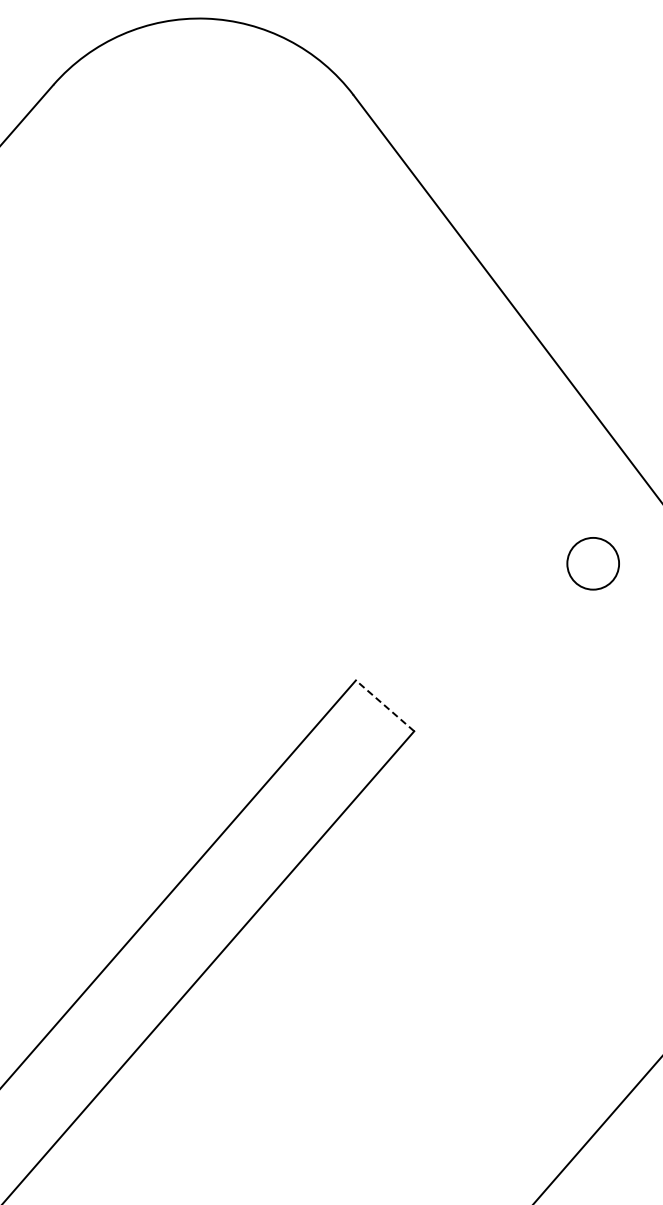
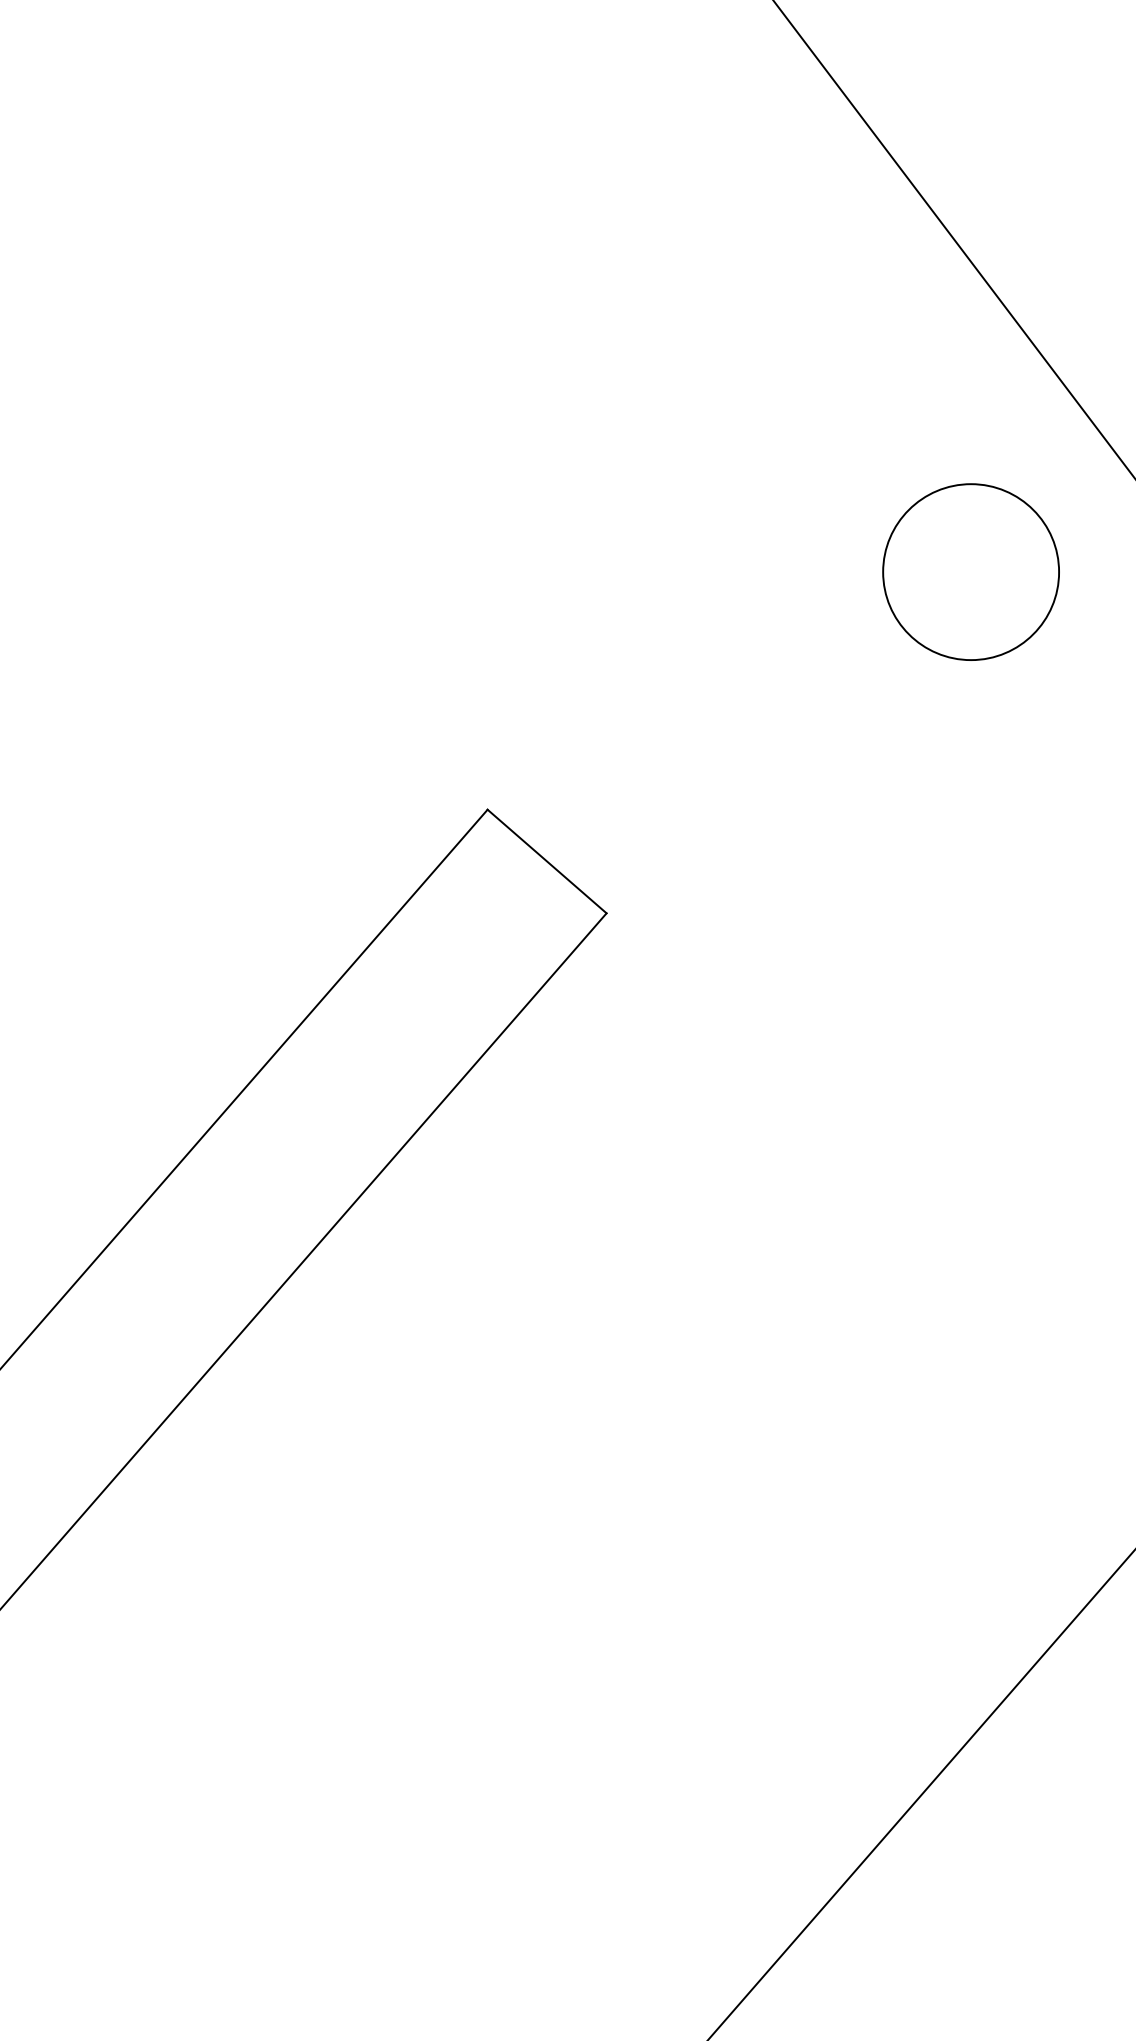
circle: (593, 563) -> (972, 571), size x1.67
line: (385, 705) -> (547, 860), dashed -> solid

